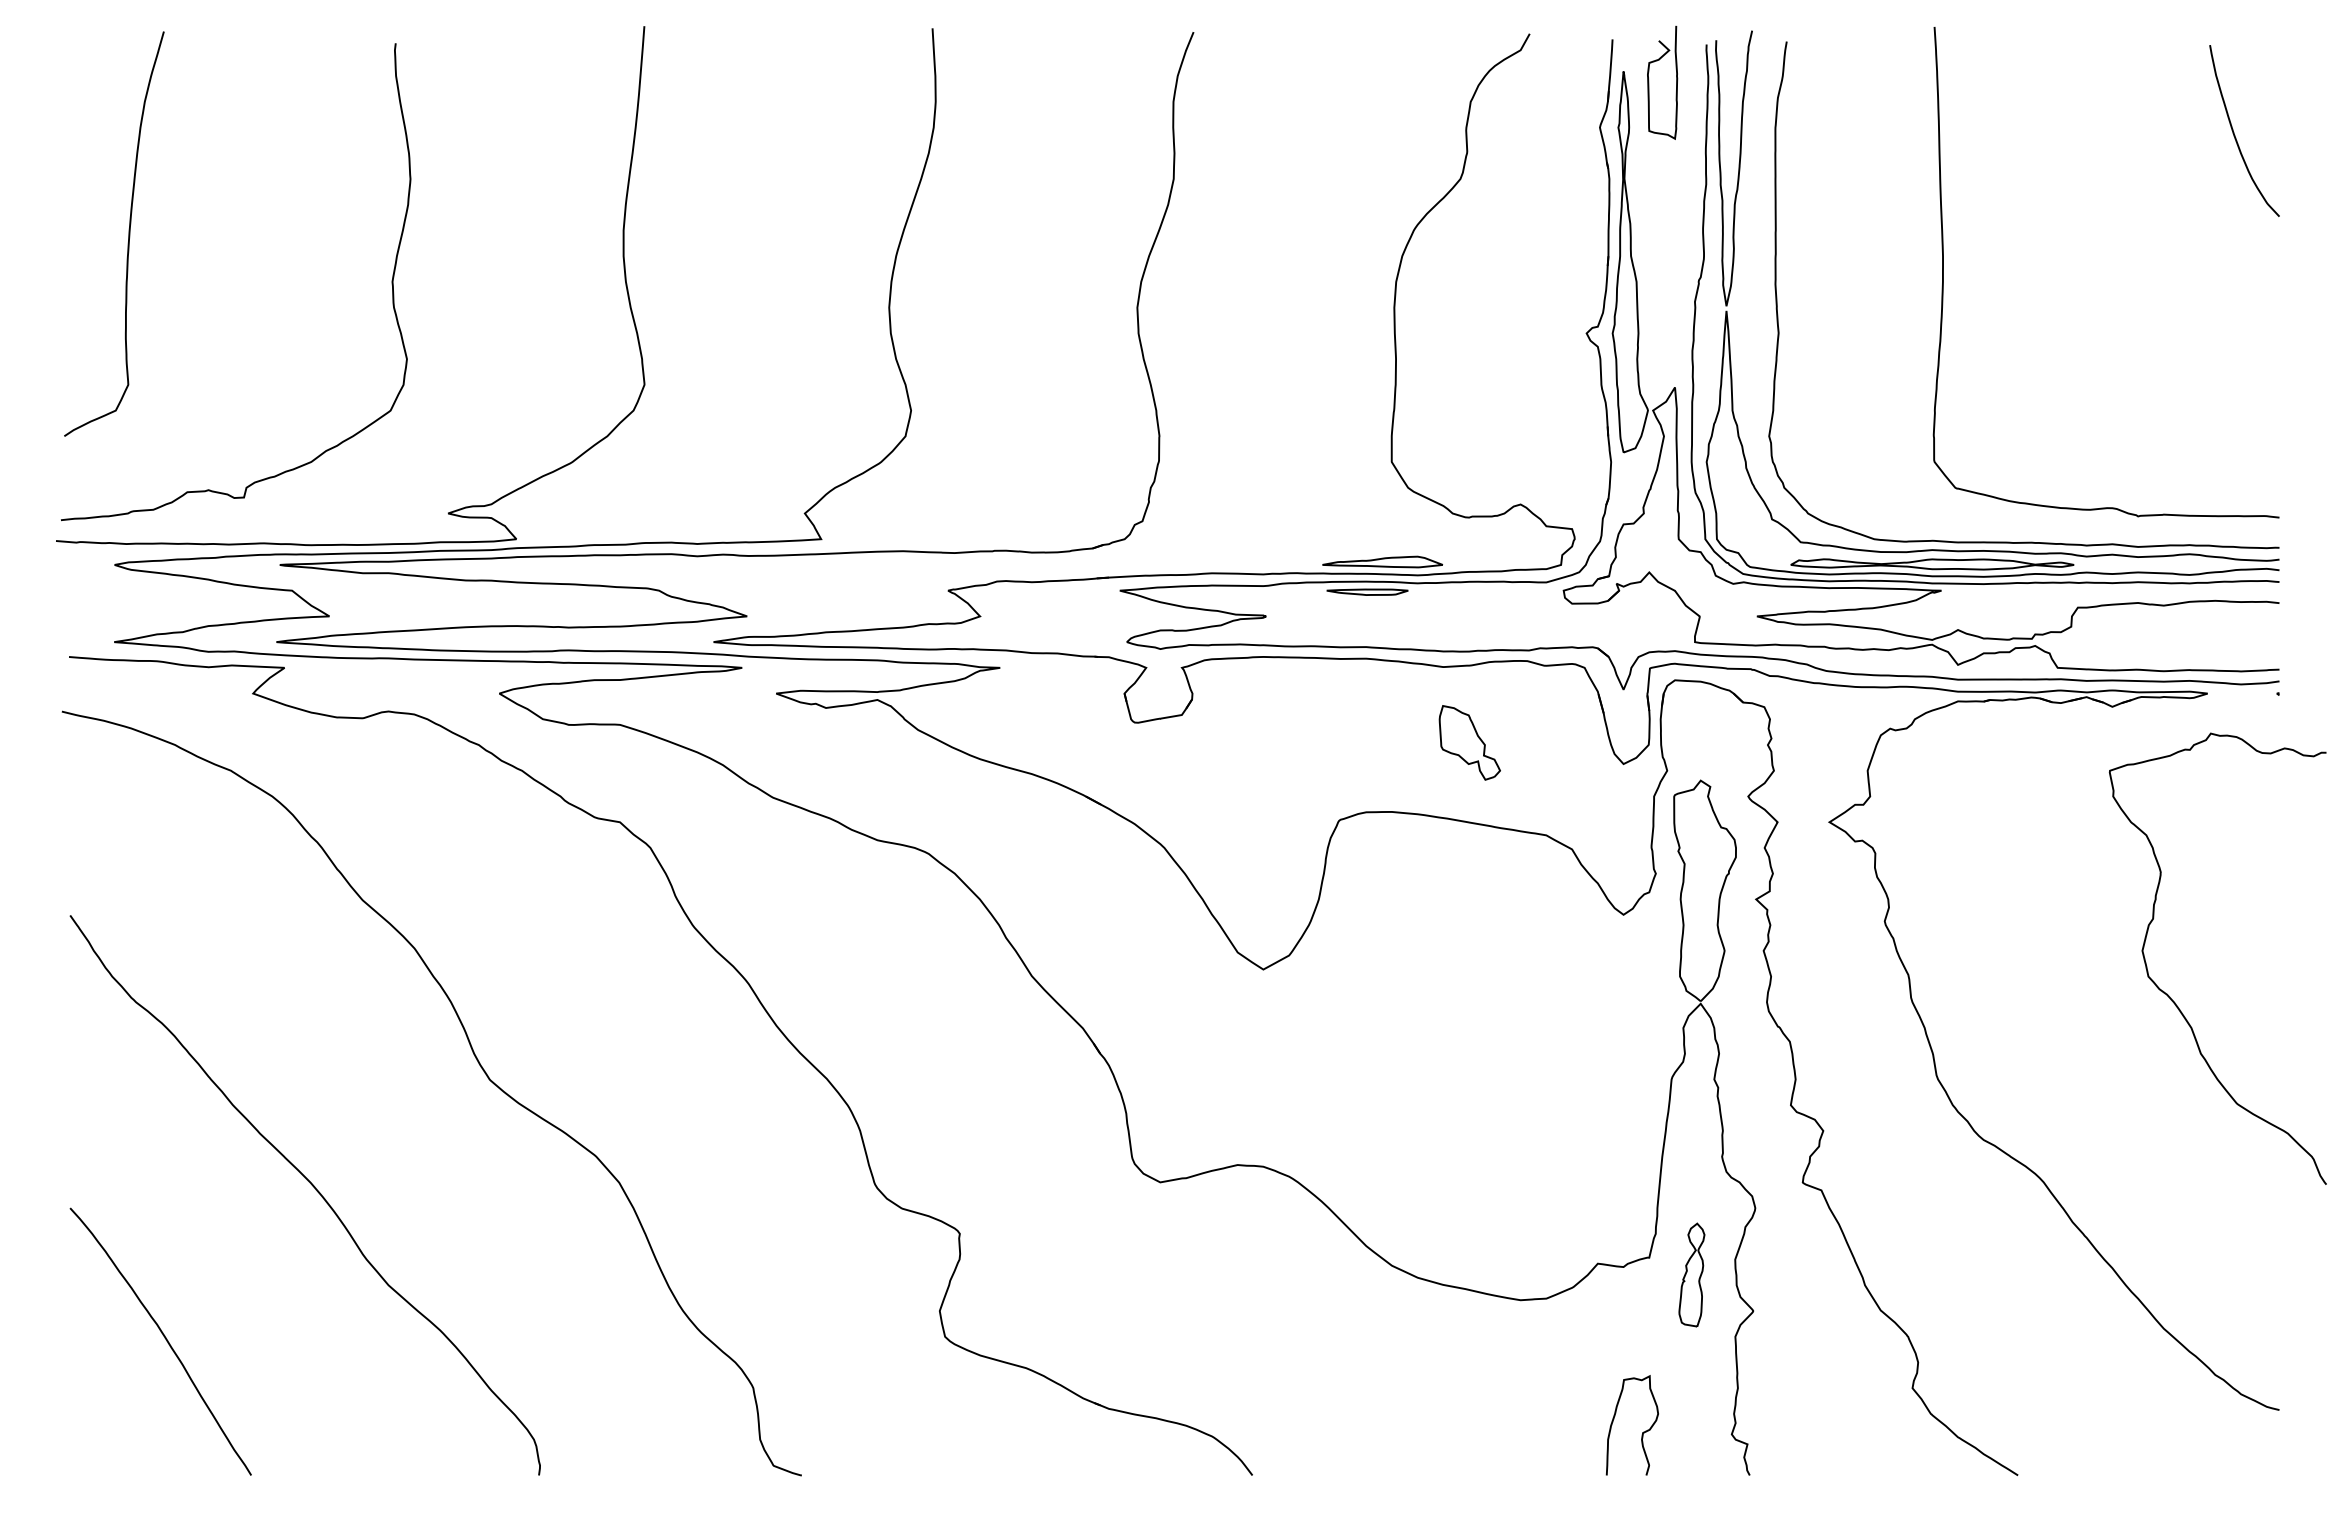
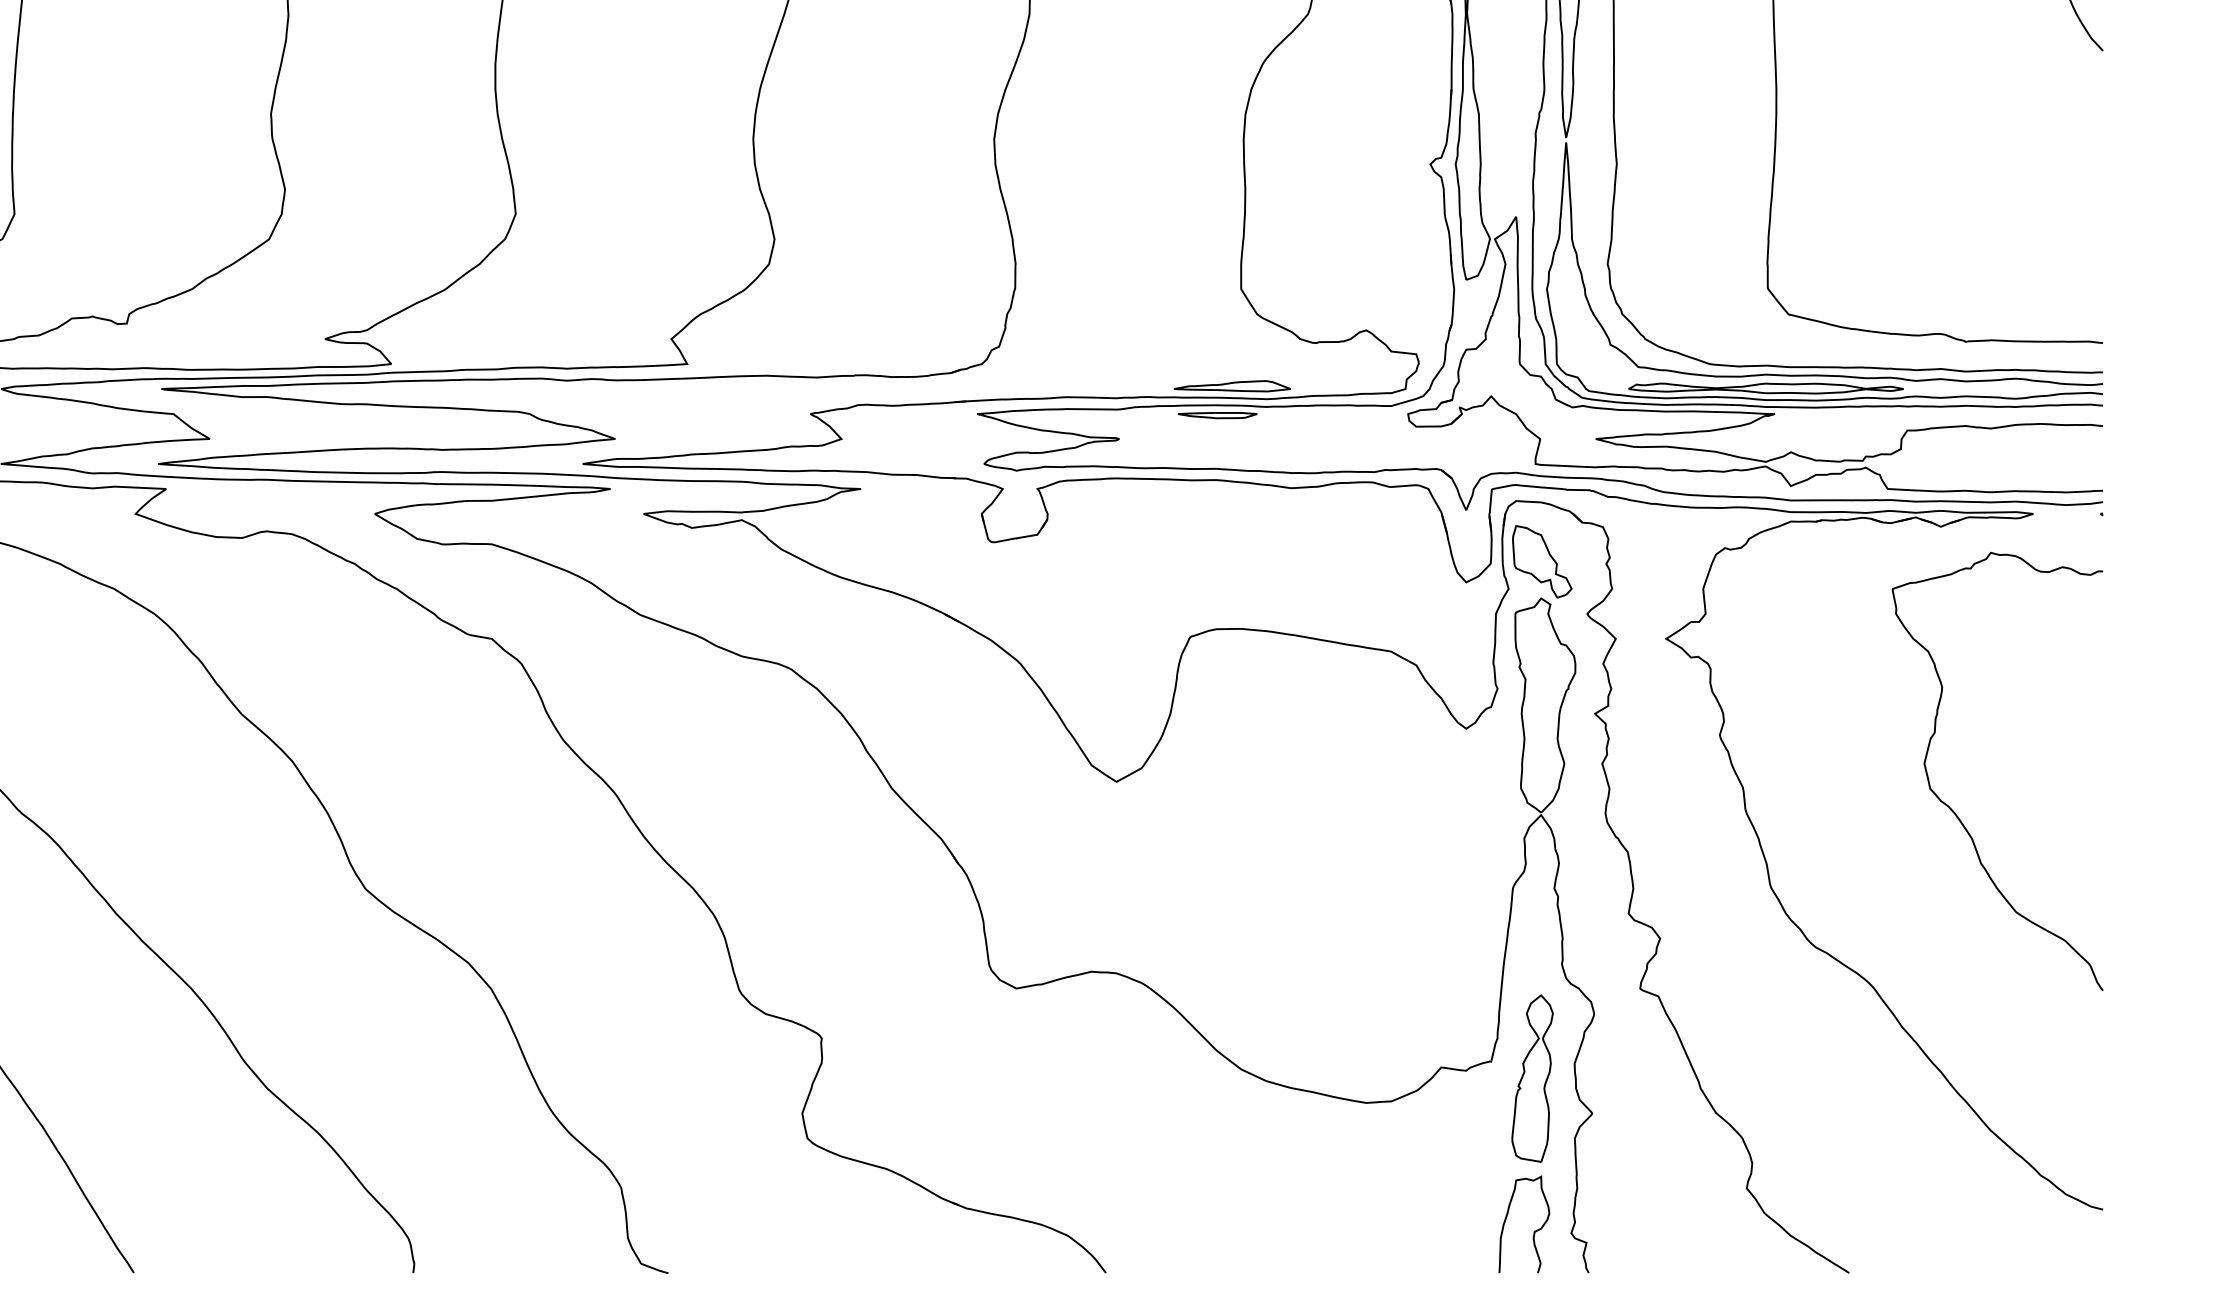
part: (1469, 742) -> (1541, 561), moved
curve: (2169, 995) -> (1950, 807), moved
part: (1691, 1274) -> (1532, 1077), size x1.67
curve: (1642, 1432) -> (1534, 1231), moved

